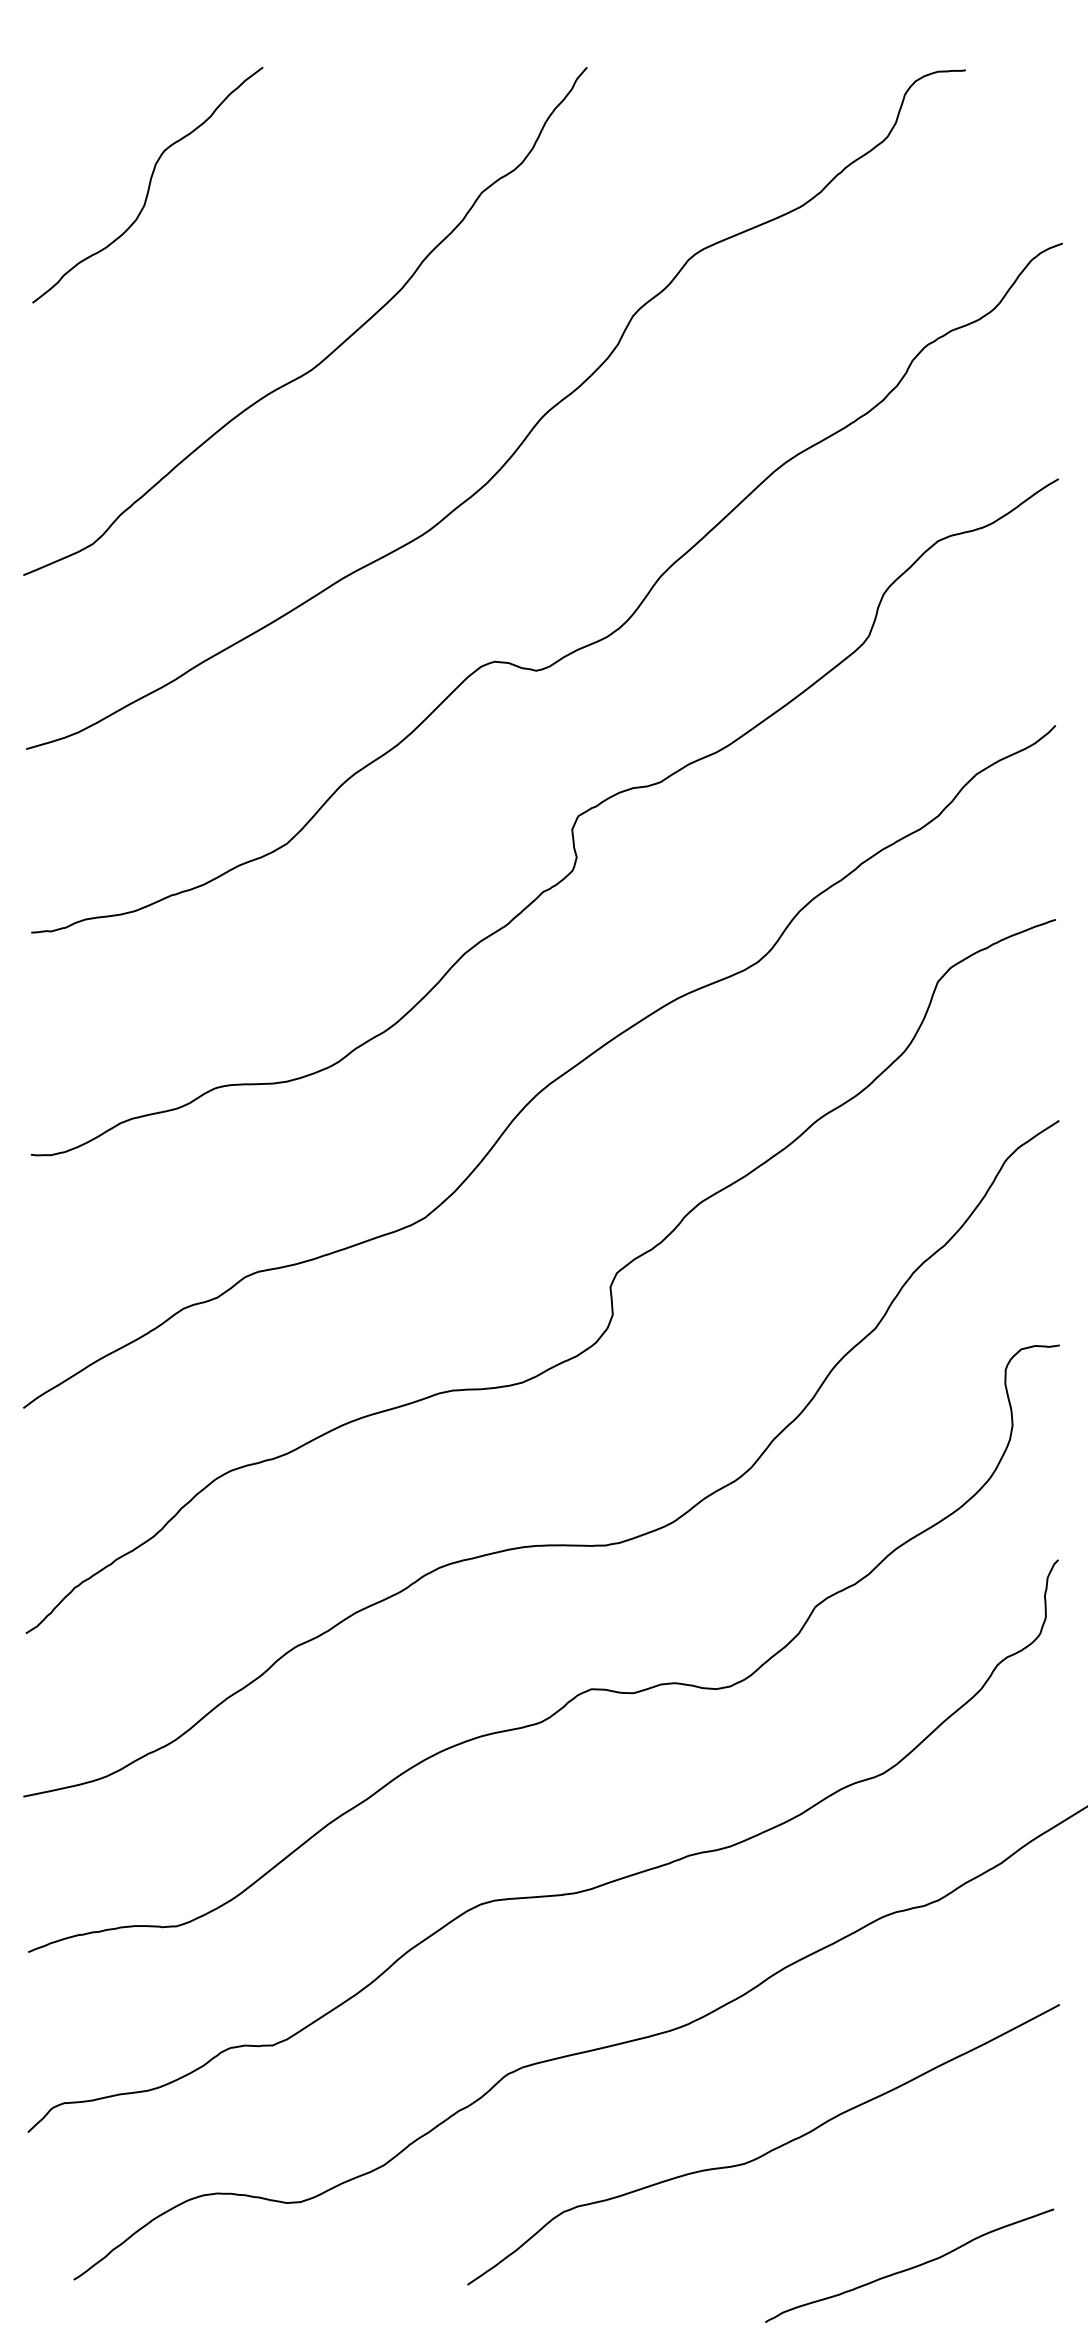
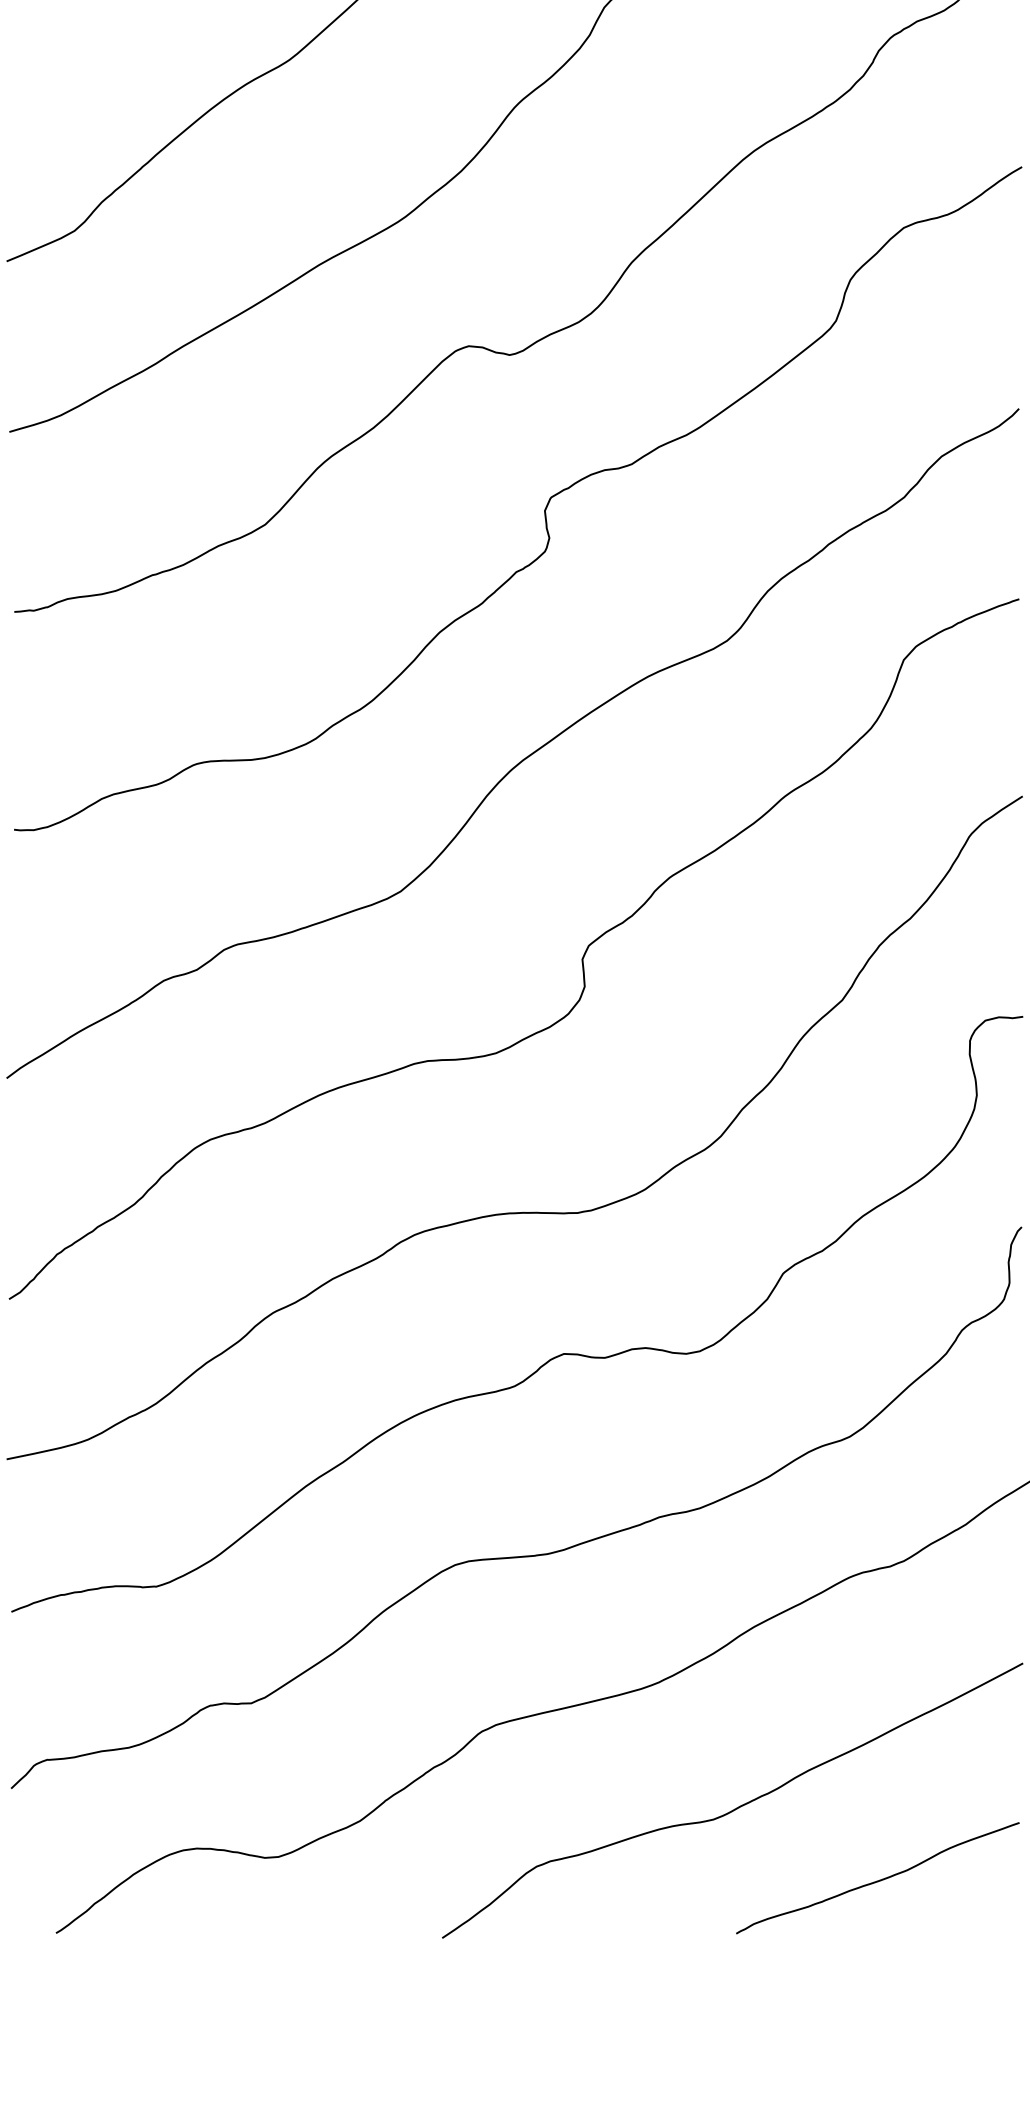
curve: (910, 2267) -> (878, 1879), moved

